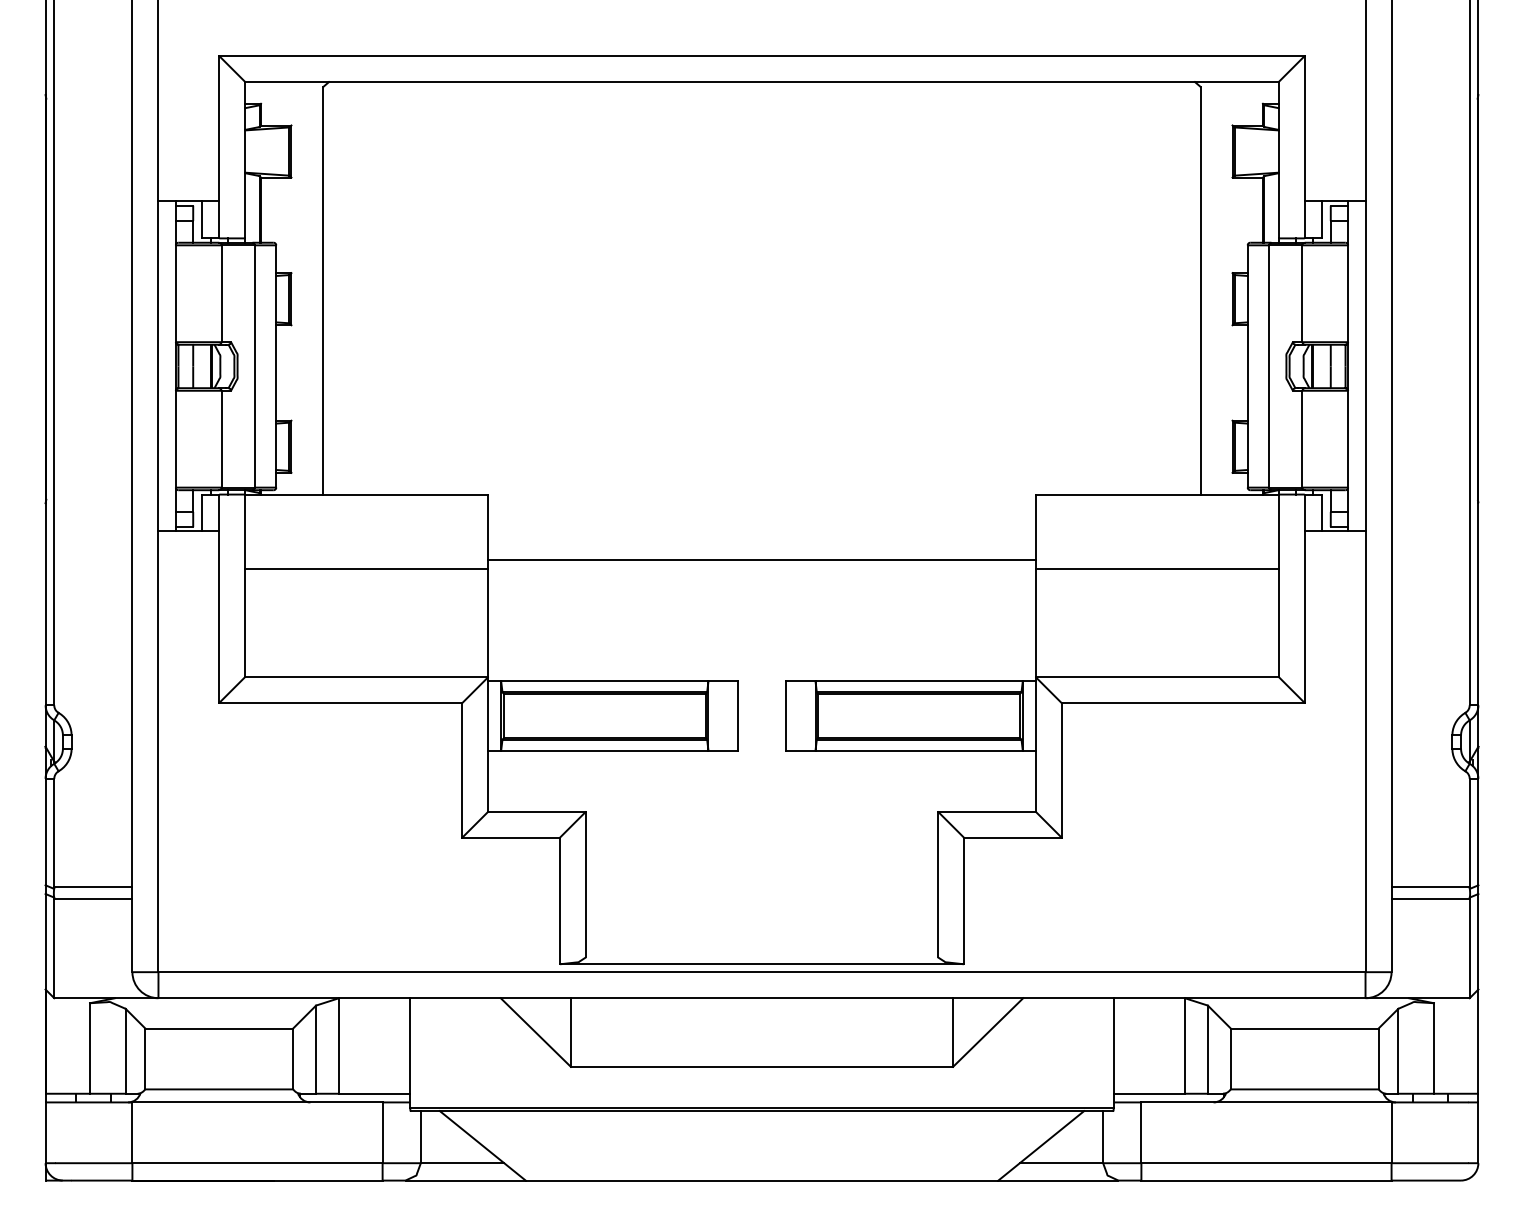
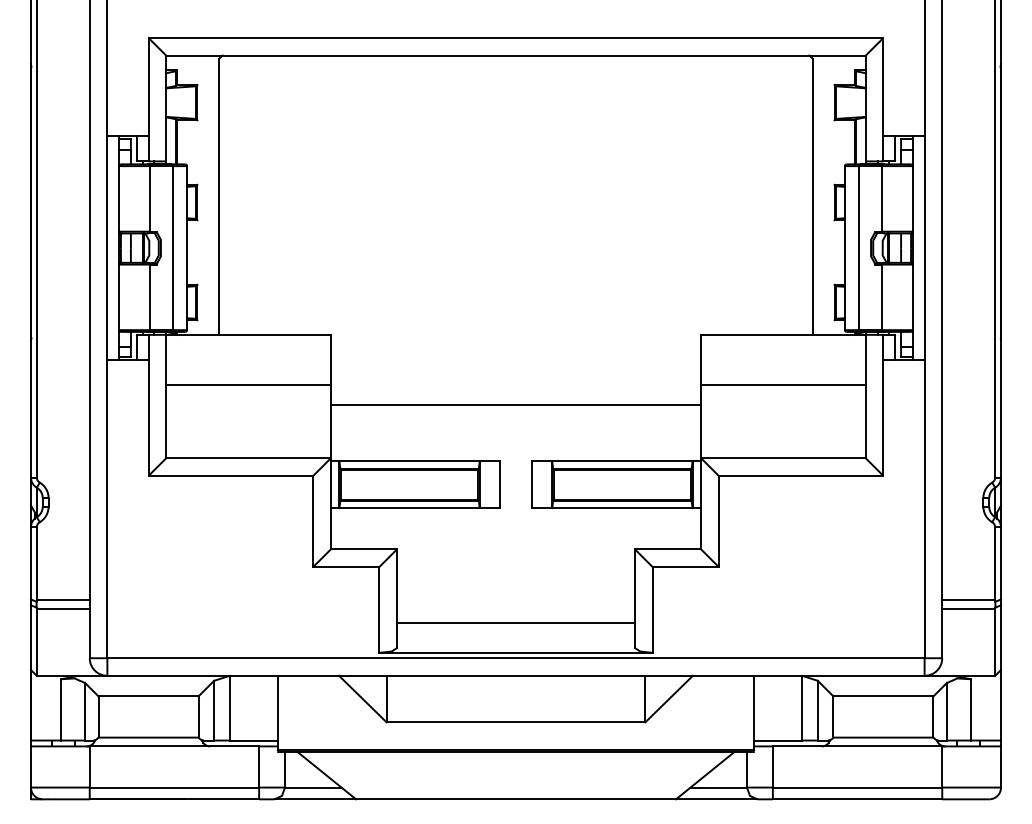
line: (761, 560) -> (515, 405), moved
line: (761, 919) -> (515, 622), added

